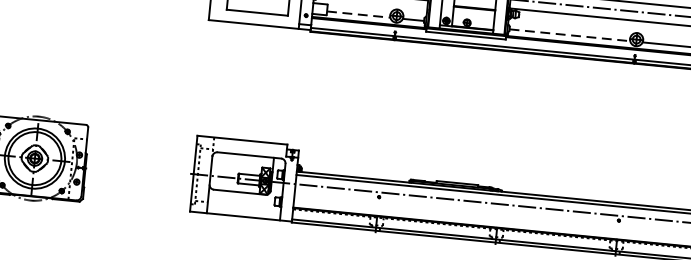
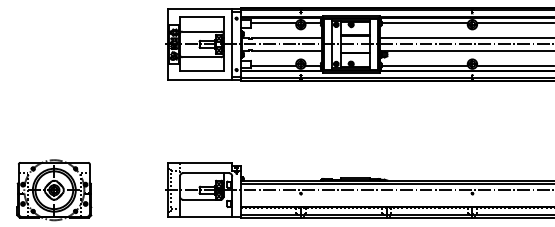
line: (358, 14) -> (273, 65), dashed -> solid
line: (570, 35) -> (425, 65), dashed -> solid

